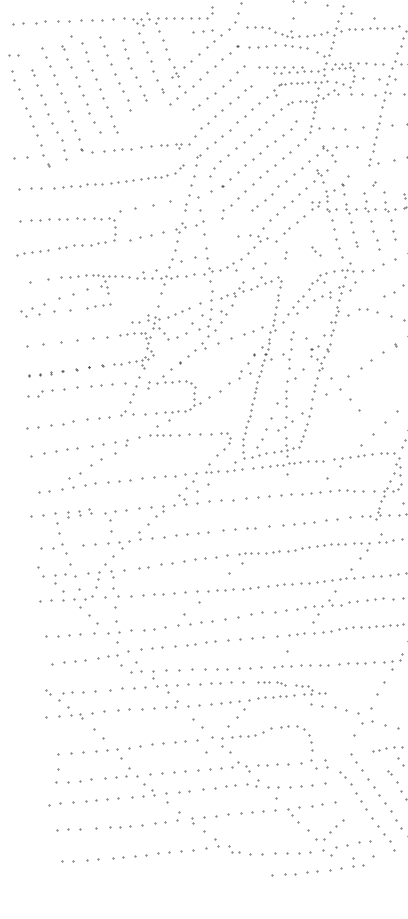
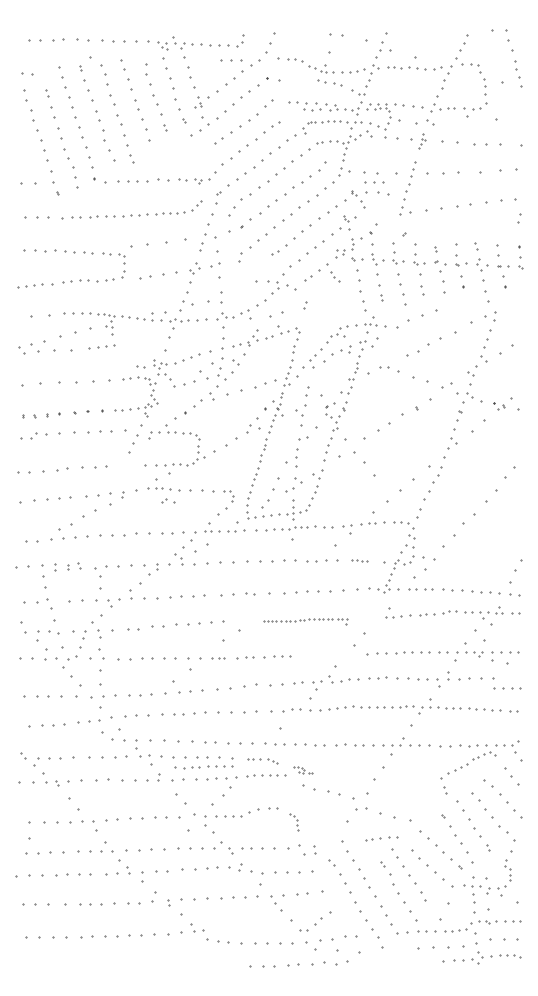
part: (266, 46) -> (374, 182), moved
part: (386, 96) -> (422, 141), size x0.6
part: (316, 250) -> (335, 276), moved
part: (127, 412) -> (168, 500), moved
part: (351, 490) -> (359, 560), size x0.6
part: (304, 550) -> (305, 621), size x0.6
part: (327, 581) -> (203, 767), moved
part: (225, 590) -> (218, 658), size x0.7
part: (310, 688) -> (303, 769), size x0.6
part: (304, 737) -> (293, 821), size x0.6
part: (234, 849) -> (211, 935), size x1.6
part: (353, 862) -> (337, 957), size x1.6

